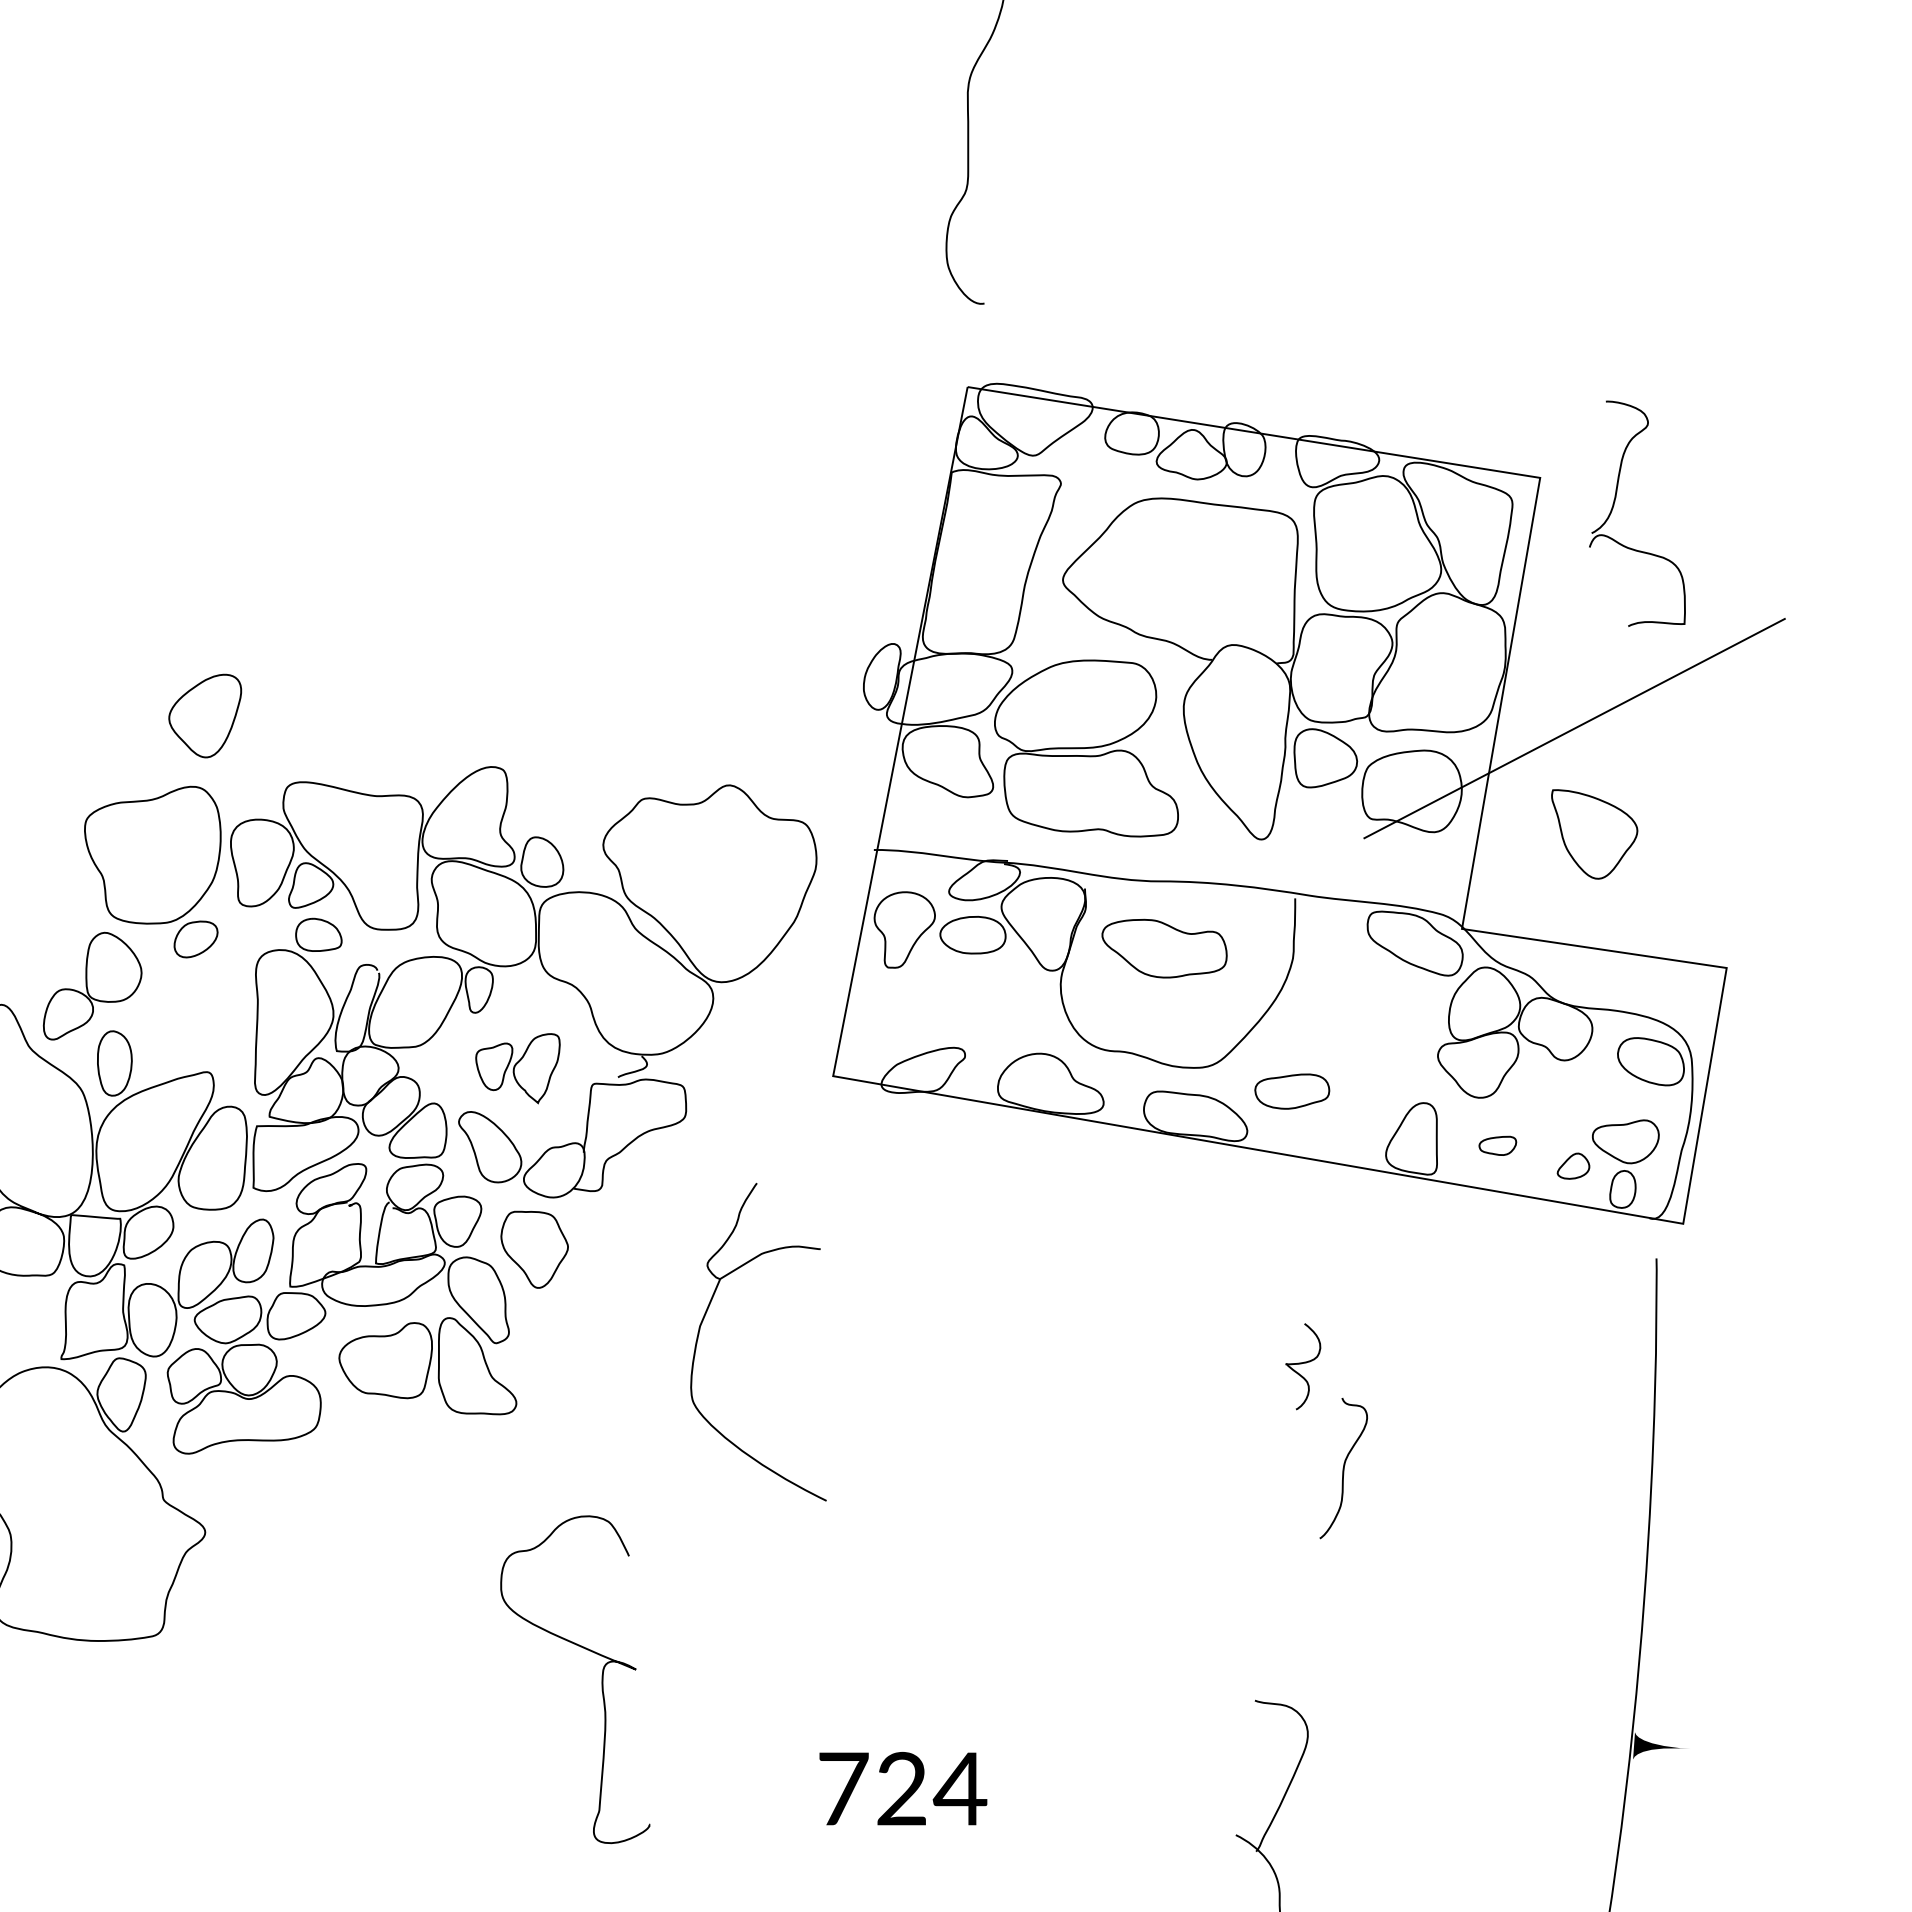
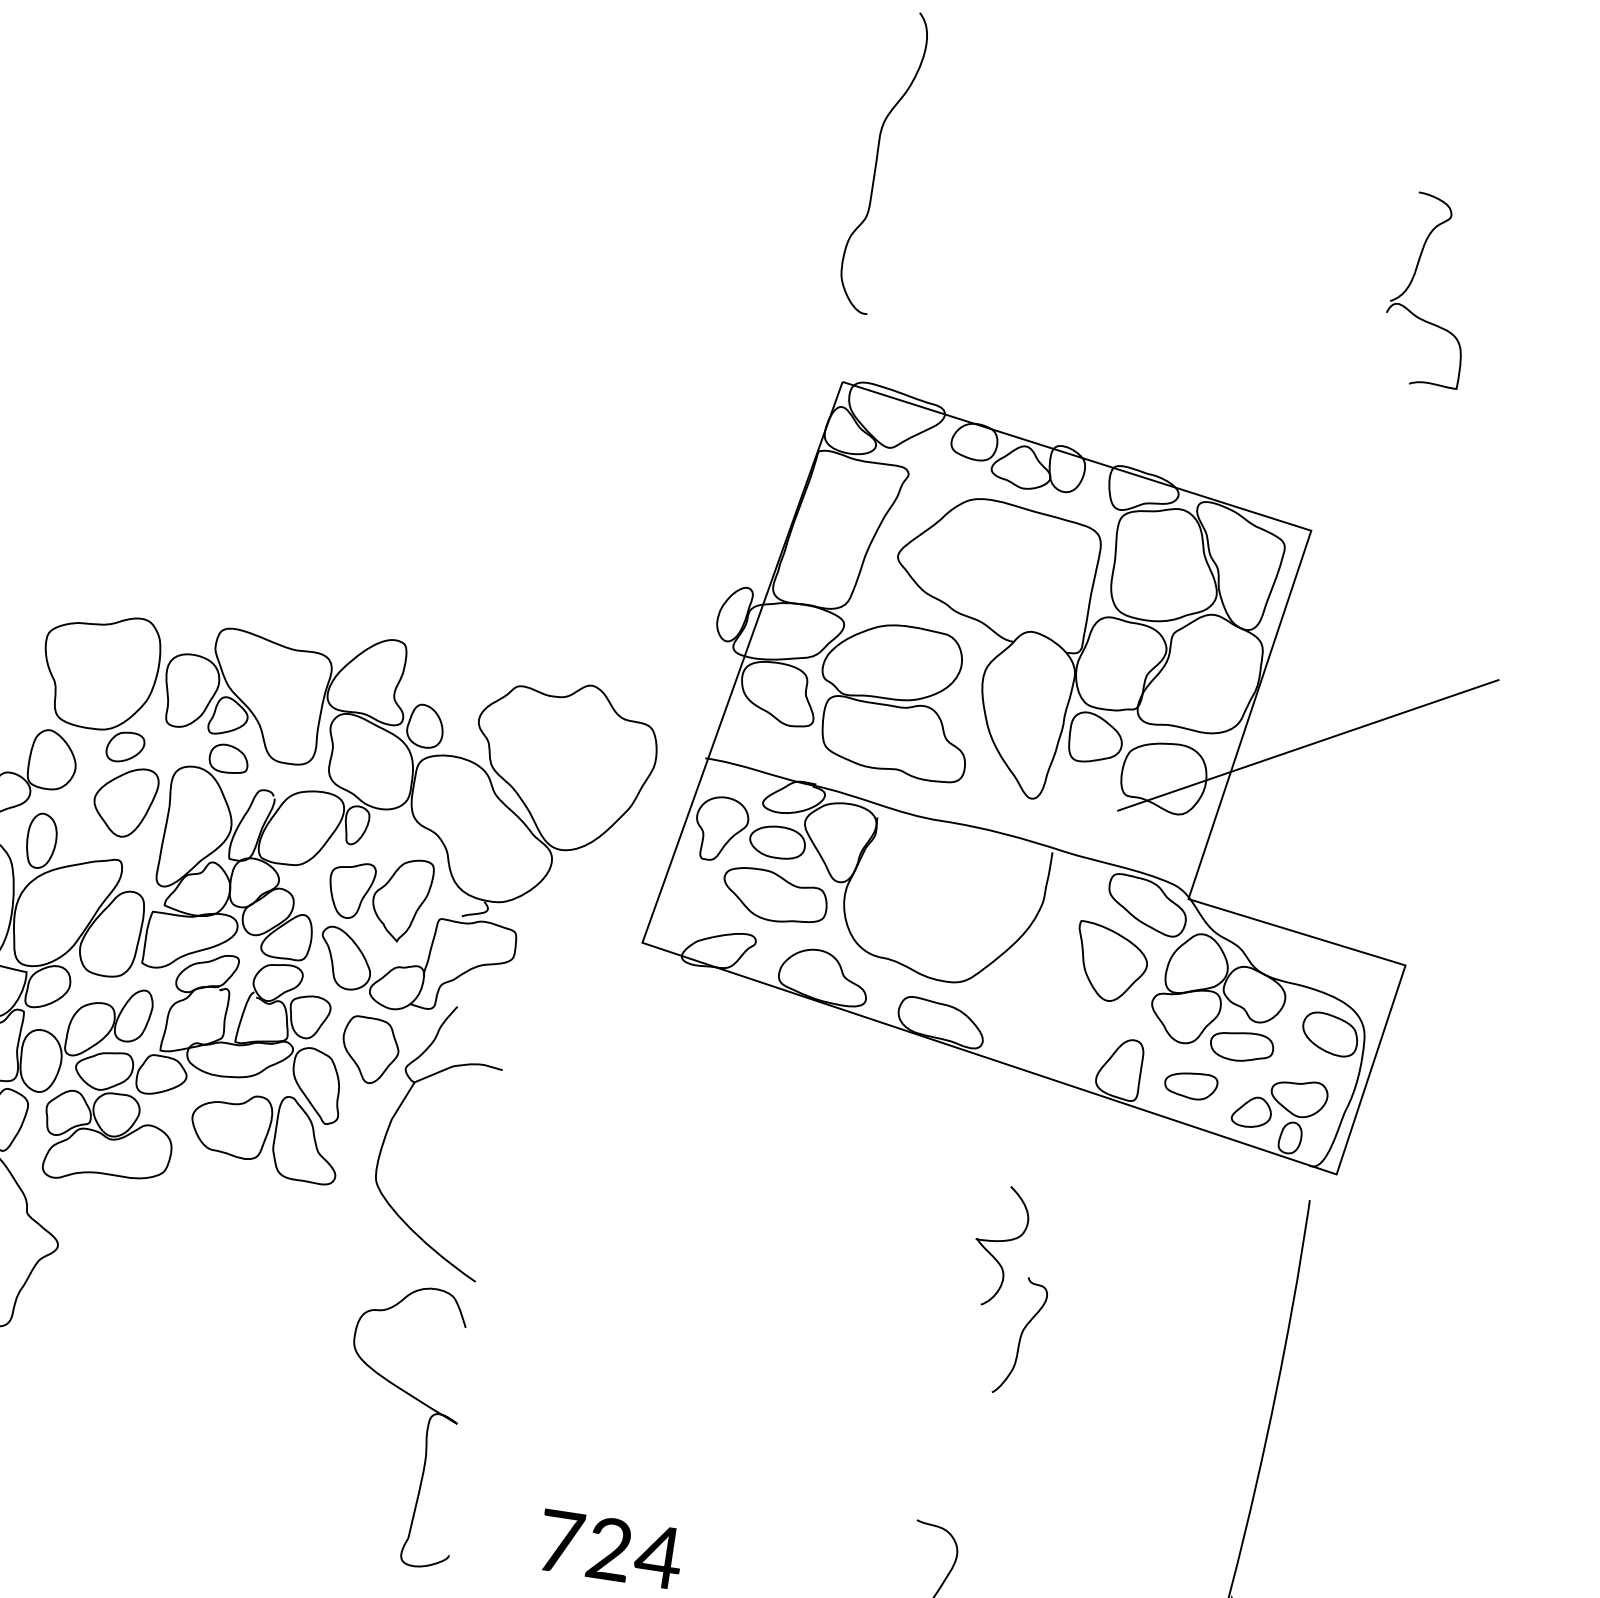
part: (1614, 505) -> (1412, 280), moved
part: (205, 715) -> (125, 801), moved
part: (1594, 834) -> (1110, 963), moved
part: (1164, 948) -> (775, 896), moved
part: (517, 1068) -> (378, 896), size x1.43
part: (1292, 1091) -> (1242, 1046), moved
part: (1497, 1145) -> (1190, 1085), size x1.67
part: (1573, 1166) -> (1251, 1112), size x1.43
part: (703, 1321) -> (395, 1115), moved
part: (1302, 1366) -> (999, 1245), size x1.67
curve: (601, 1679) -> (426, 1427), moved

